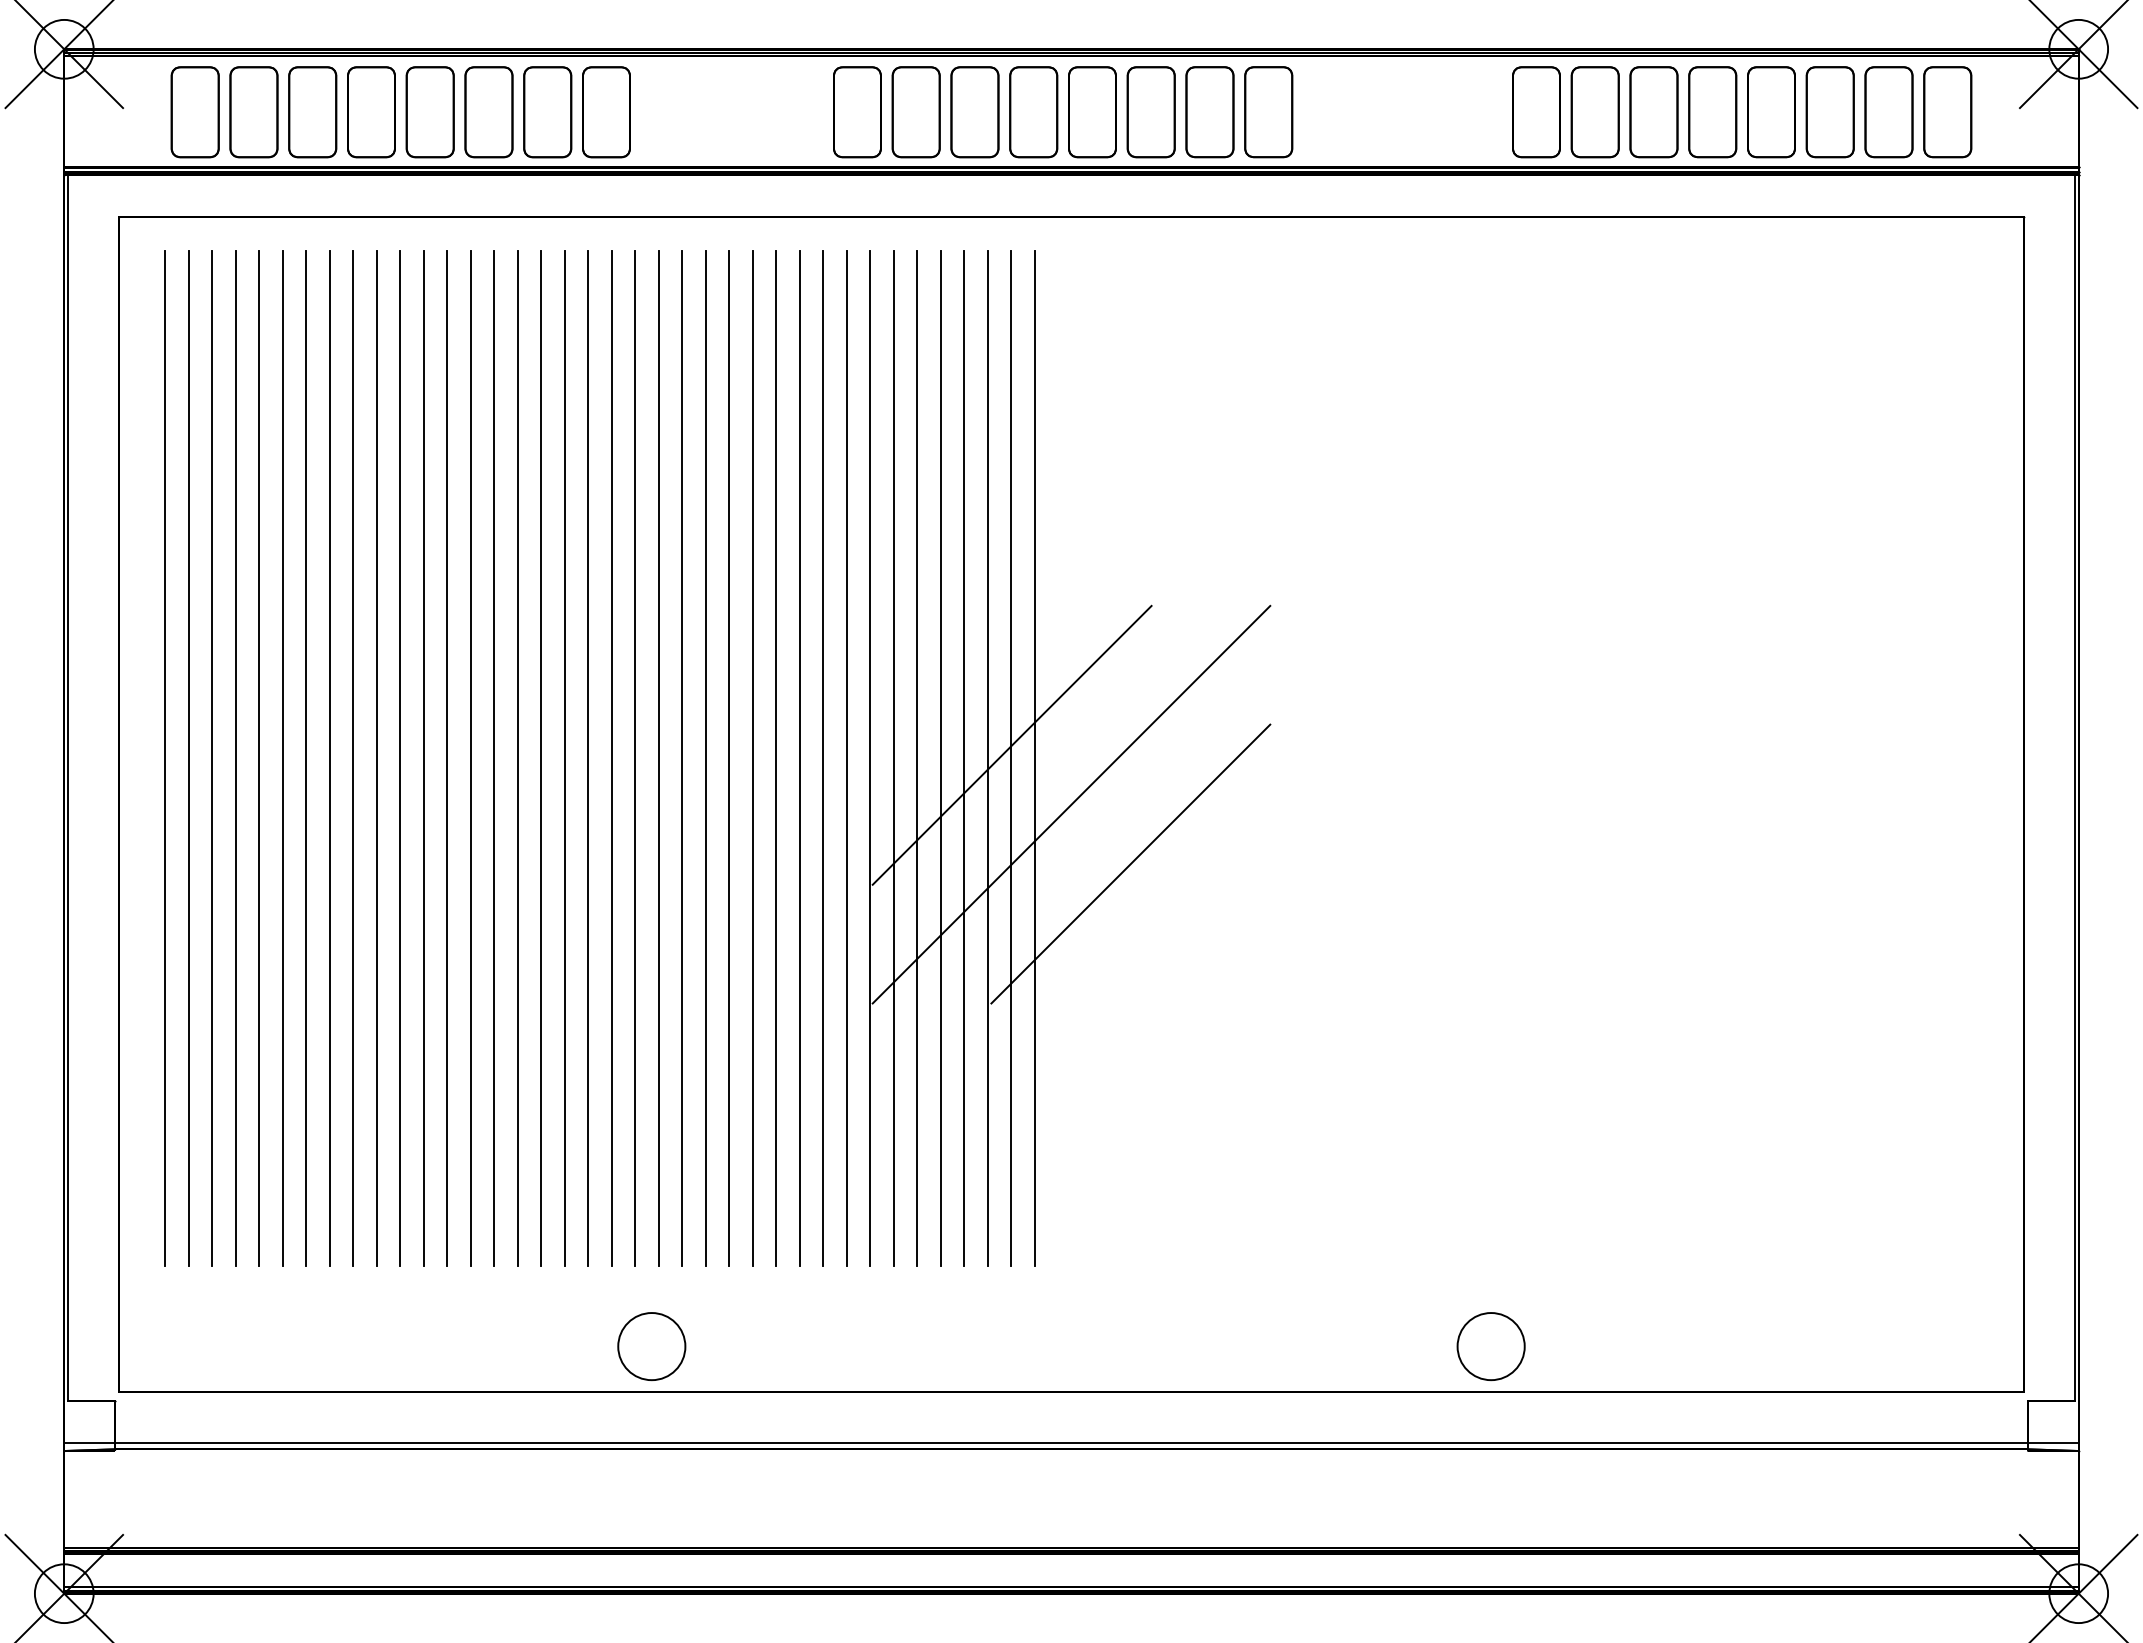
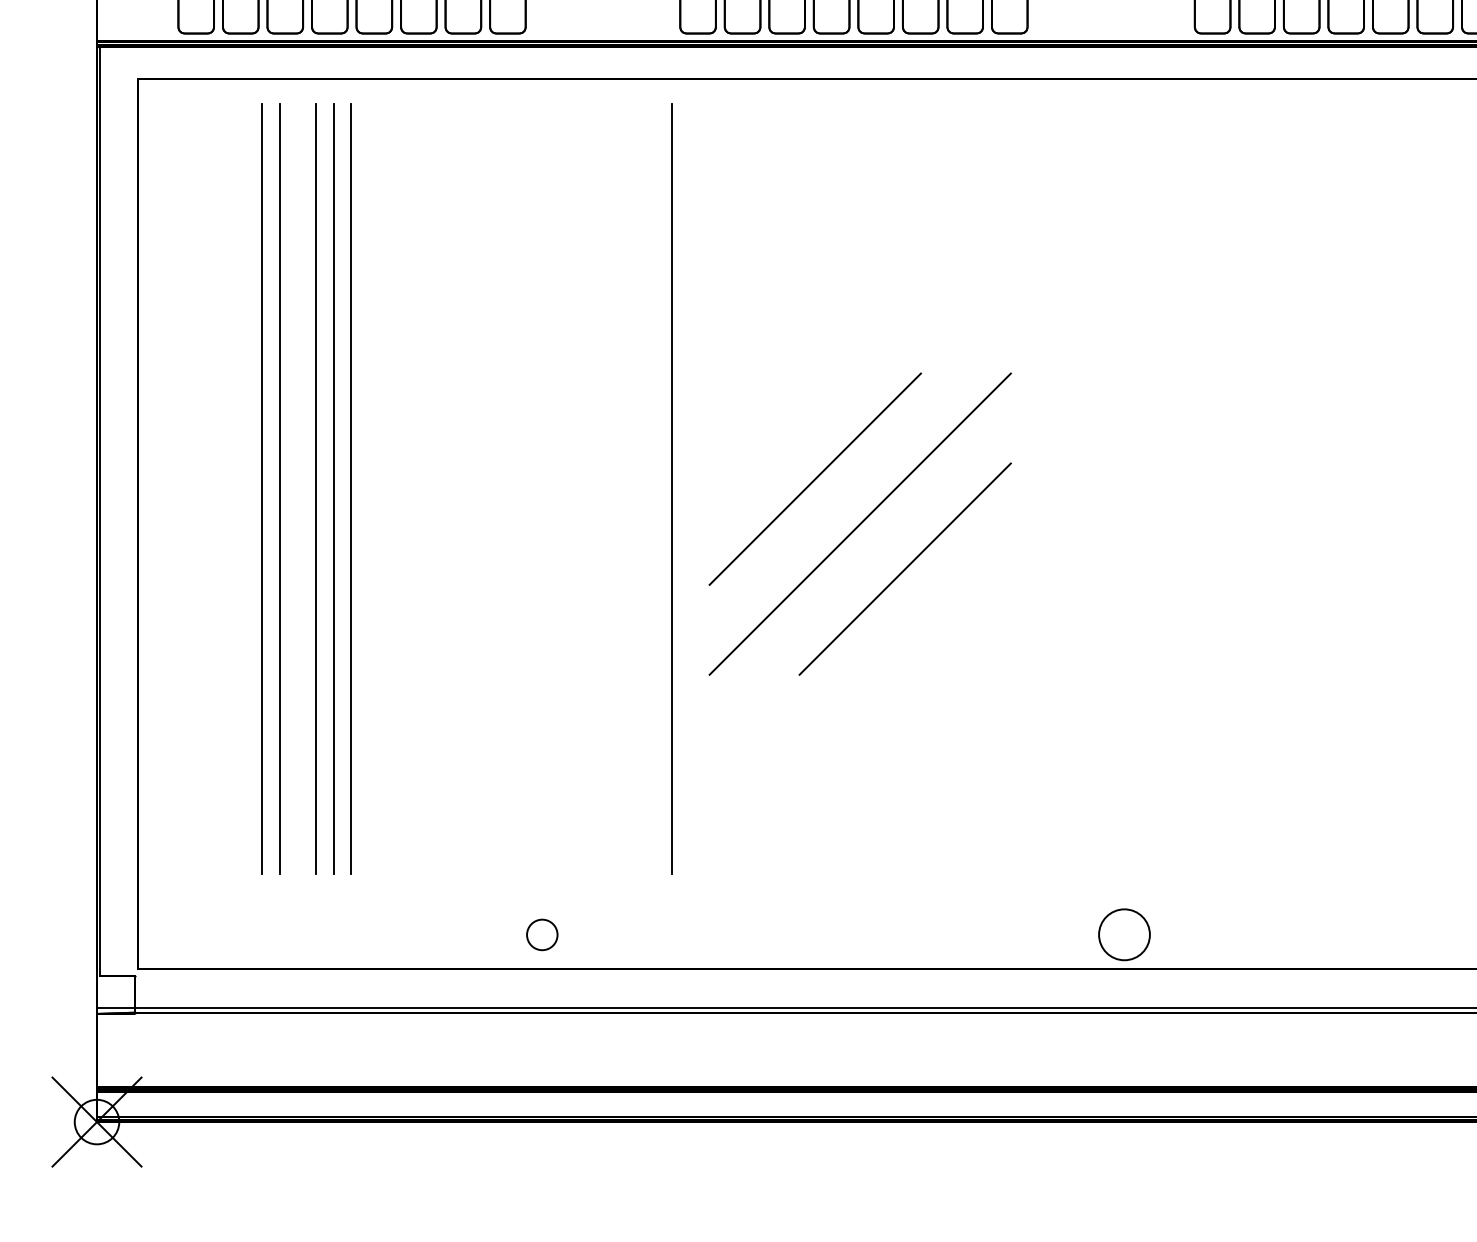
line: (165, 758) -> (173, 489), removed
line: (188, 758) -> (191, 489), removed
line: (212, 758) -> (209, 489), removed
line: (235, 758) -> (226, 489), removed
line: (259, 758) -> (244, 489), removed
line: (329, 758) -> (297, 489), removed
line: (423, 758) -> (369, 489), removed
line: (447, 758) -> (387, 489), removed
line: (470, 758) -> (404, 489), removed
line: (494, 758) -> (423, 489), removed
line: (517, 758) -> (440, 489), removed
line: (541, 758) -> (458, 489), removed
line: (564, 758) -> (476, 489), removed
line: (588, 758) -> (494, 489), removed
line: (611, 758) -> (511, 489), removed
line: (635, 758) -> (529, 489), removed
line: (658, 758) -> (547, 489), removed
line: (682, 758) -> (565, 489), removed
line: (705, 758) -> (582, 489), removed
line: (729, 758) -> (601, 489), removed
line: (752, 758) -> (618, 489), removed
line: (776, 758) -> (636, 489), removed
line: (799, 758) -> (654, 489), removed
line: (846, 758) -> (689, 489), removed
line: (870, 758) -> (707, 489), removed
line: (893, 758) -> (725, 489), removed
line: (917, 758) -> (743, 489), removed
line: (940, 758) -> (761, 489), removed
line: (964, 758) -> (779, 489), removed
line: (987, 758) -> (796, 489), removed
line: (1011, 758) -> (814, 489), removed
line: (1034, 758) -> (832, 489), removed
circle: (651, 1346) -> (542, 934), size x0.6
circle: (1490, 1346) -> (1124, 934), moved

